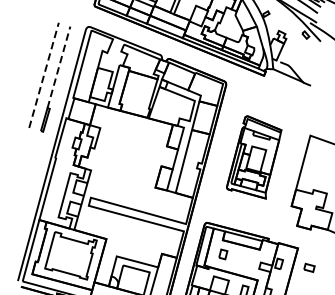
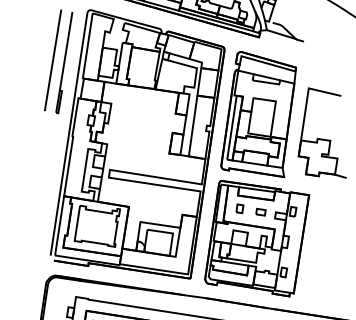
line: (59, 67) -> (66, 51), dashed -> solid
line: (44, 74) -> (53, 59), dashed -> solid
part: (254, 157) -> (258, 114), size x1.67
part: (309, 267) -> (260, 211), moved

